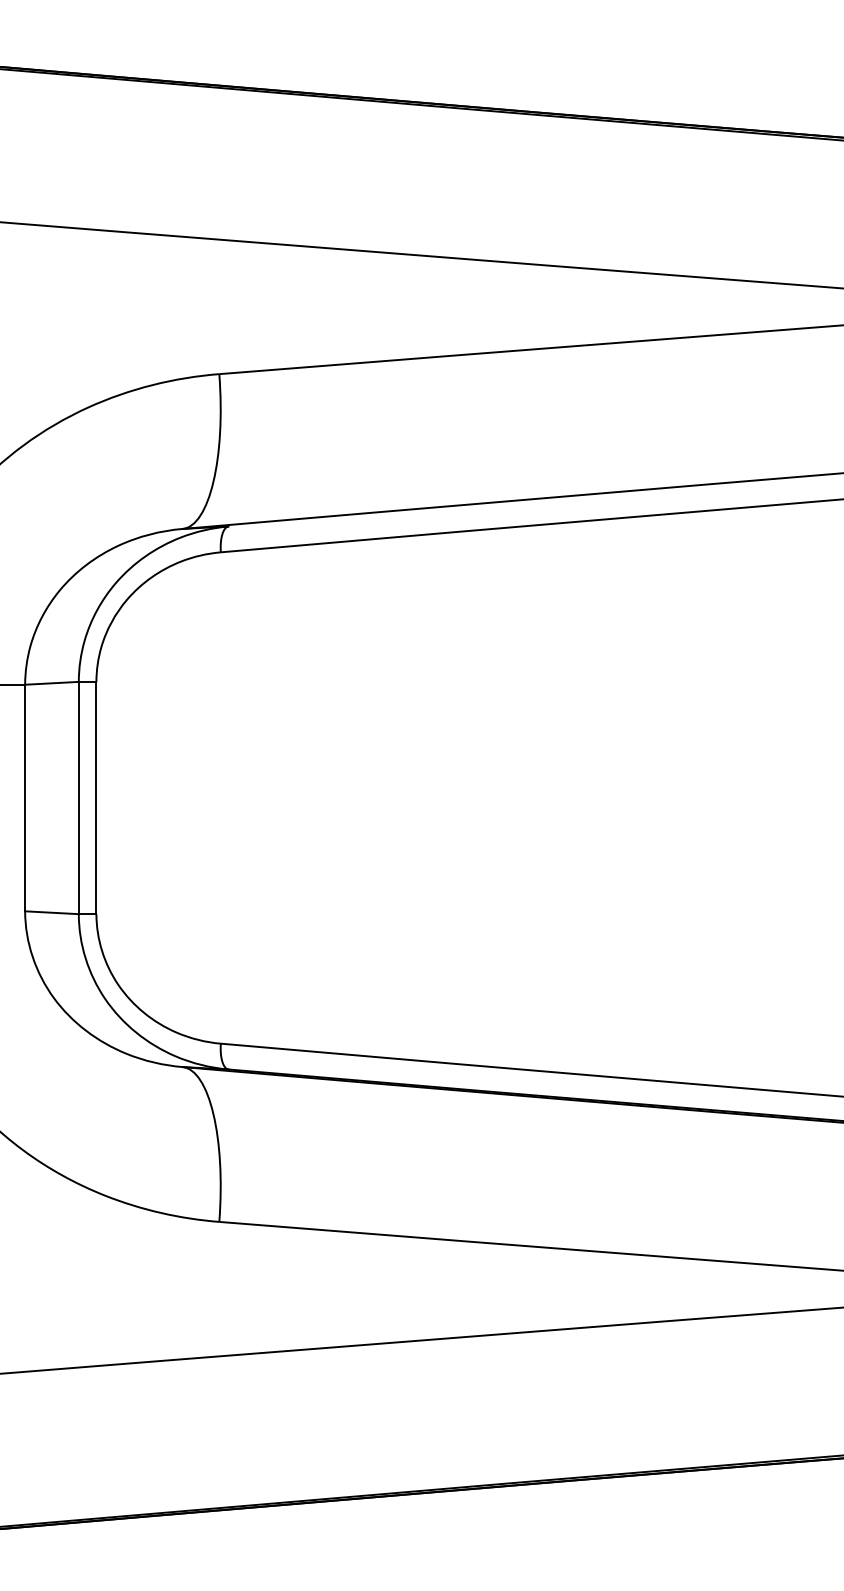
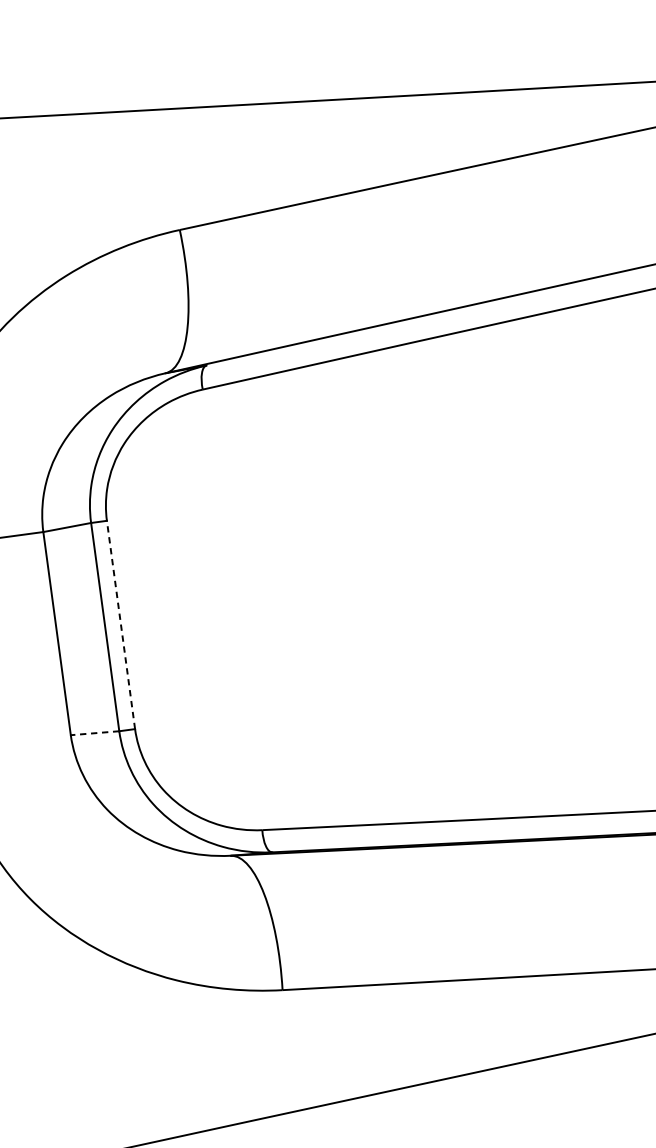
line: (96, 797) -> (121, 624), solid -> dashed
line: (51, 912) -> (94, 733), solid -> dashed

